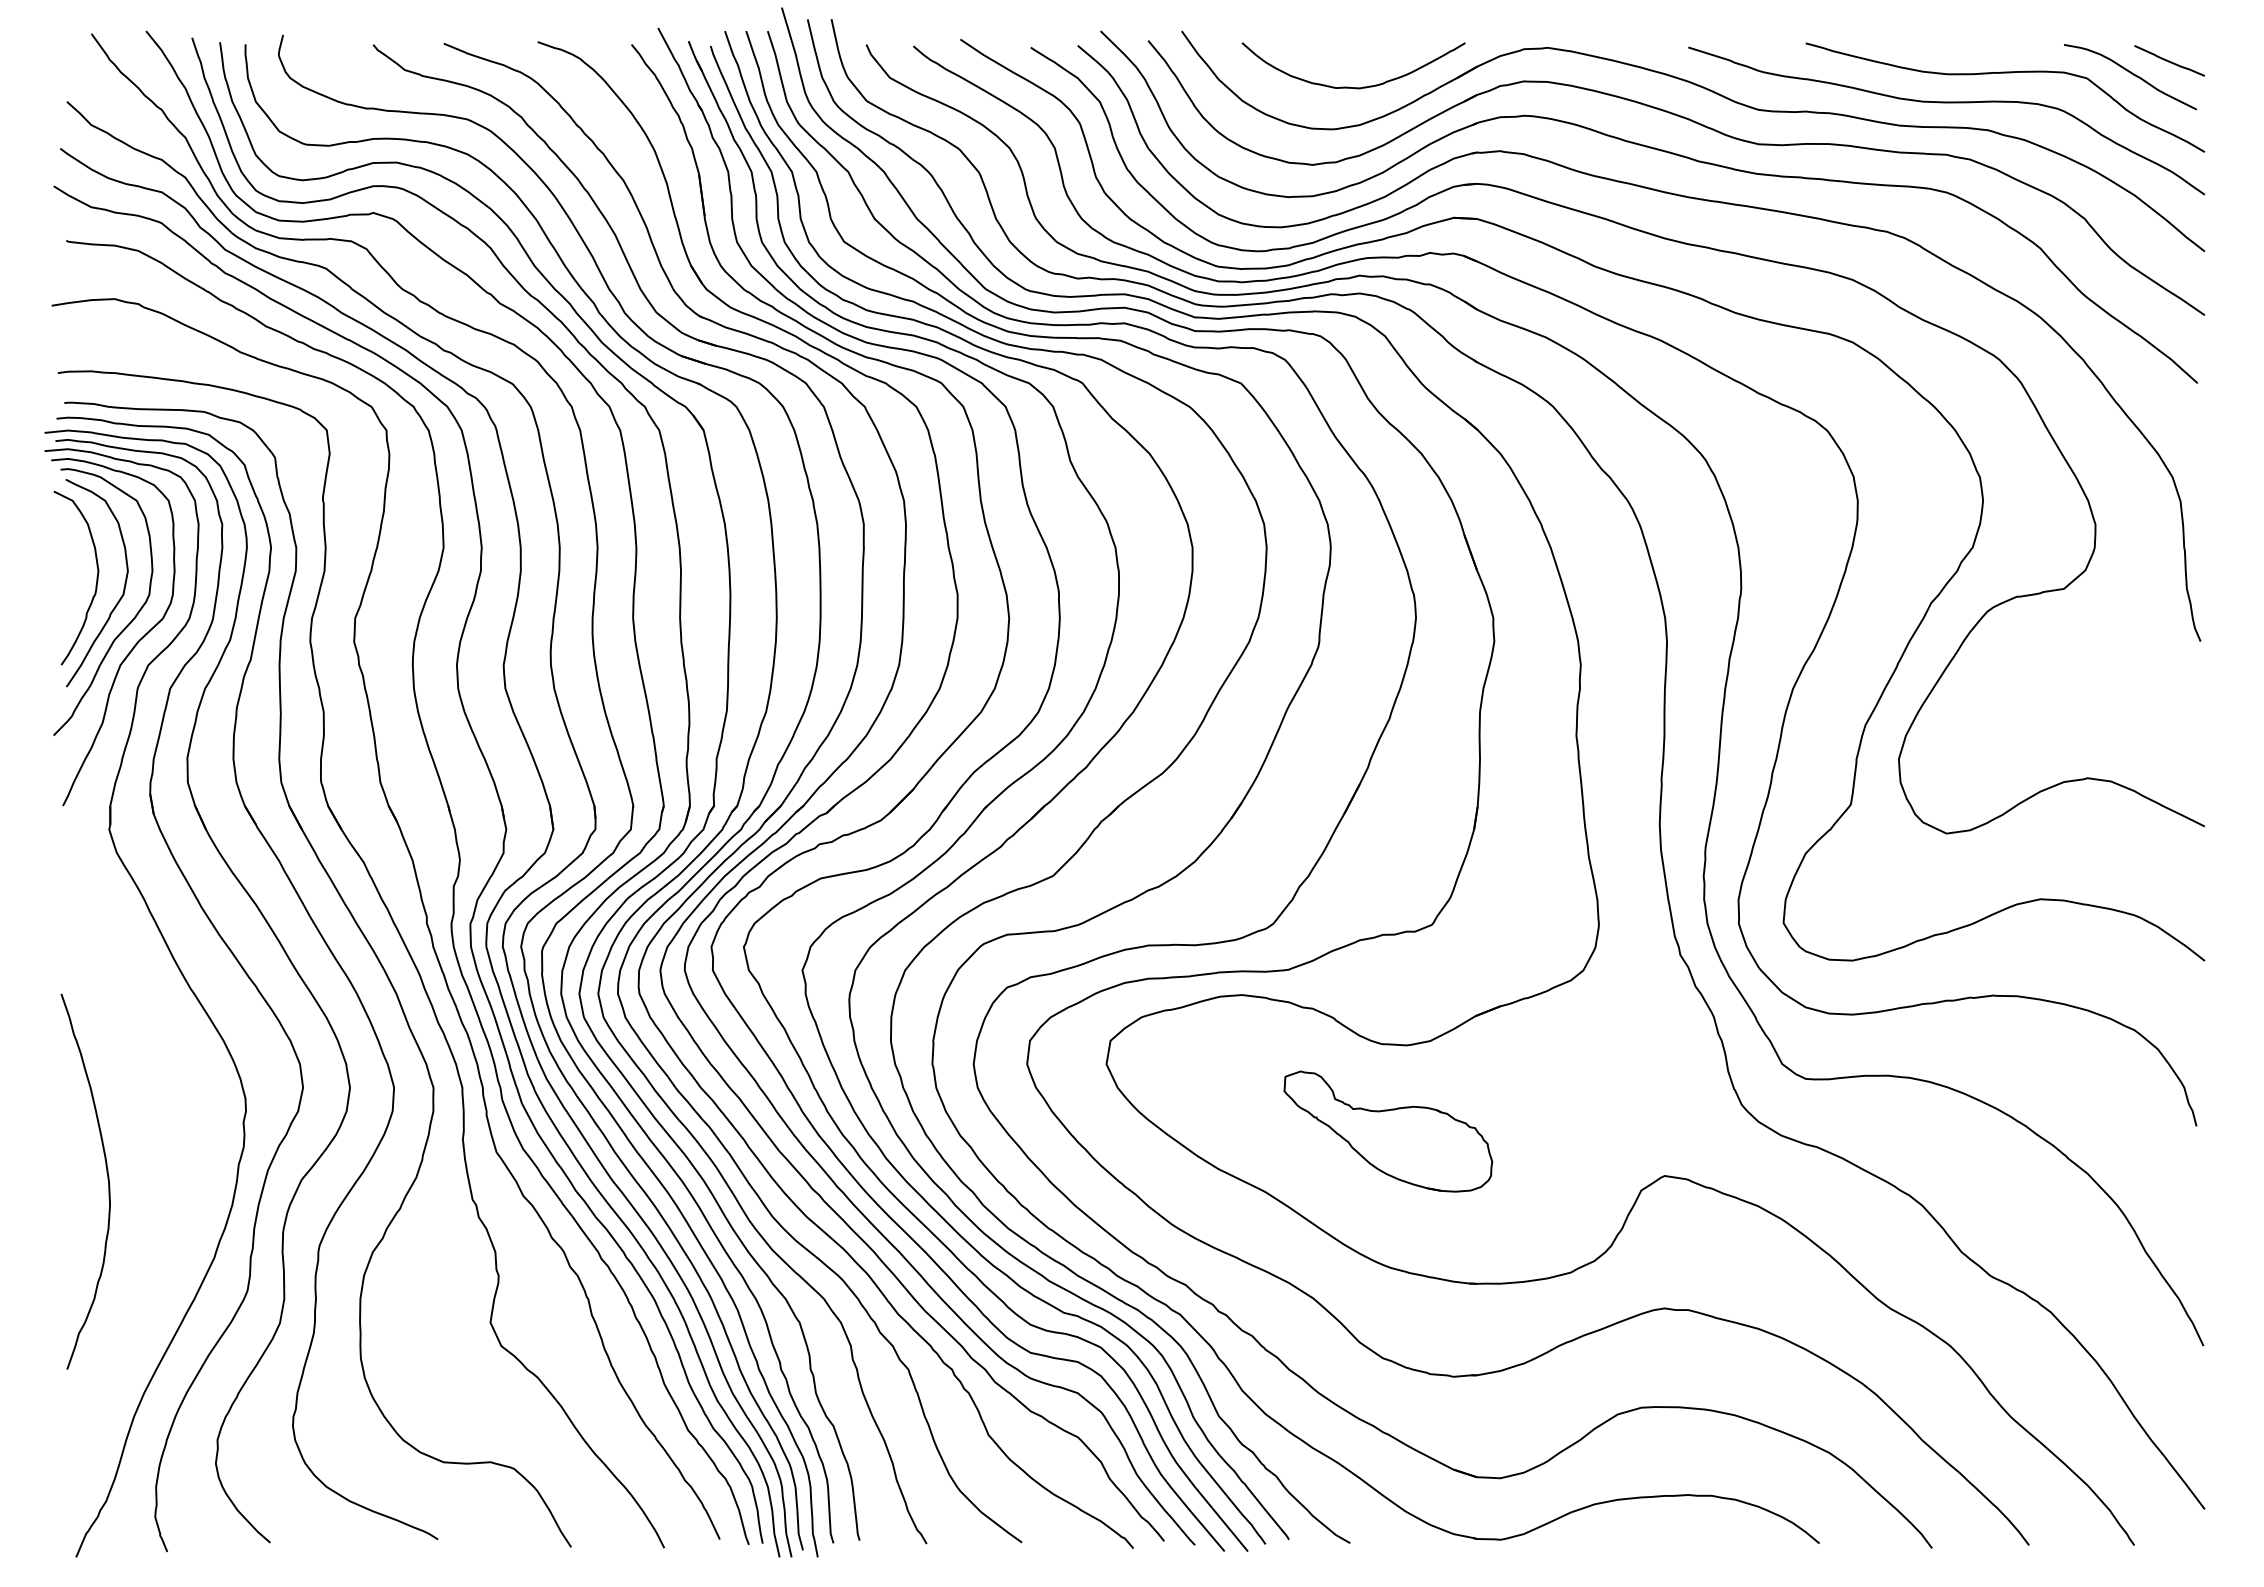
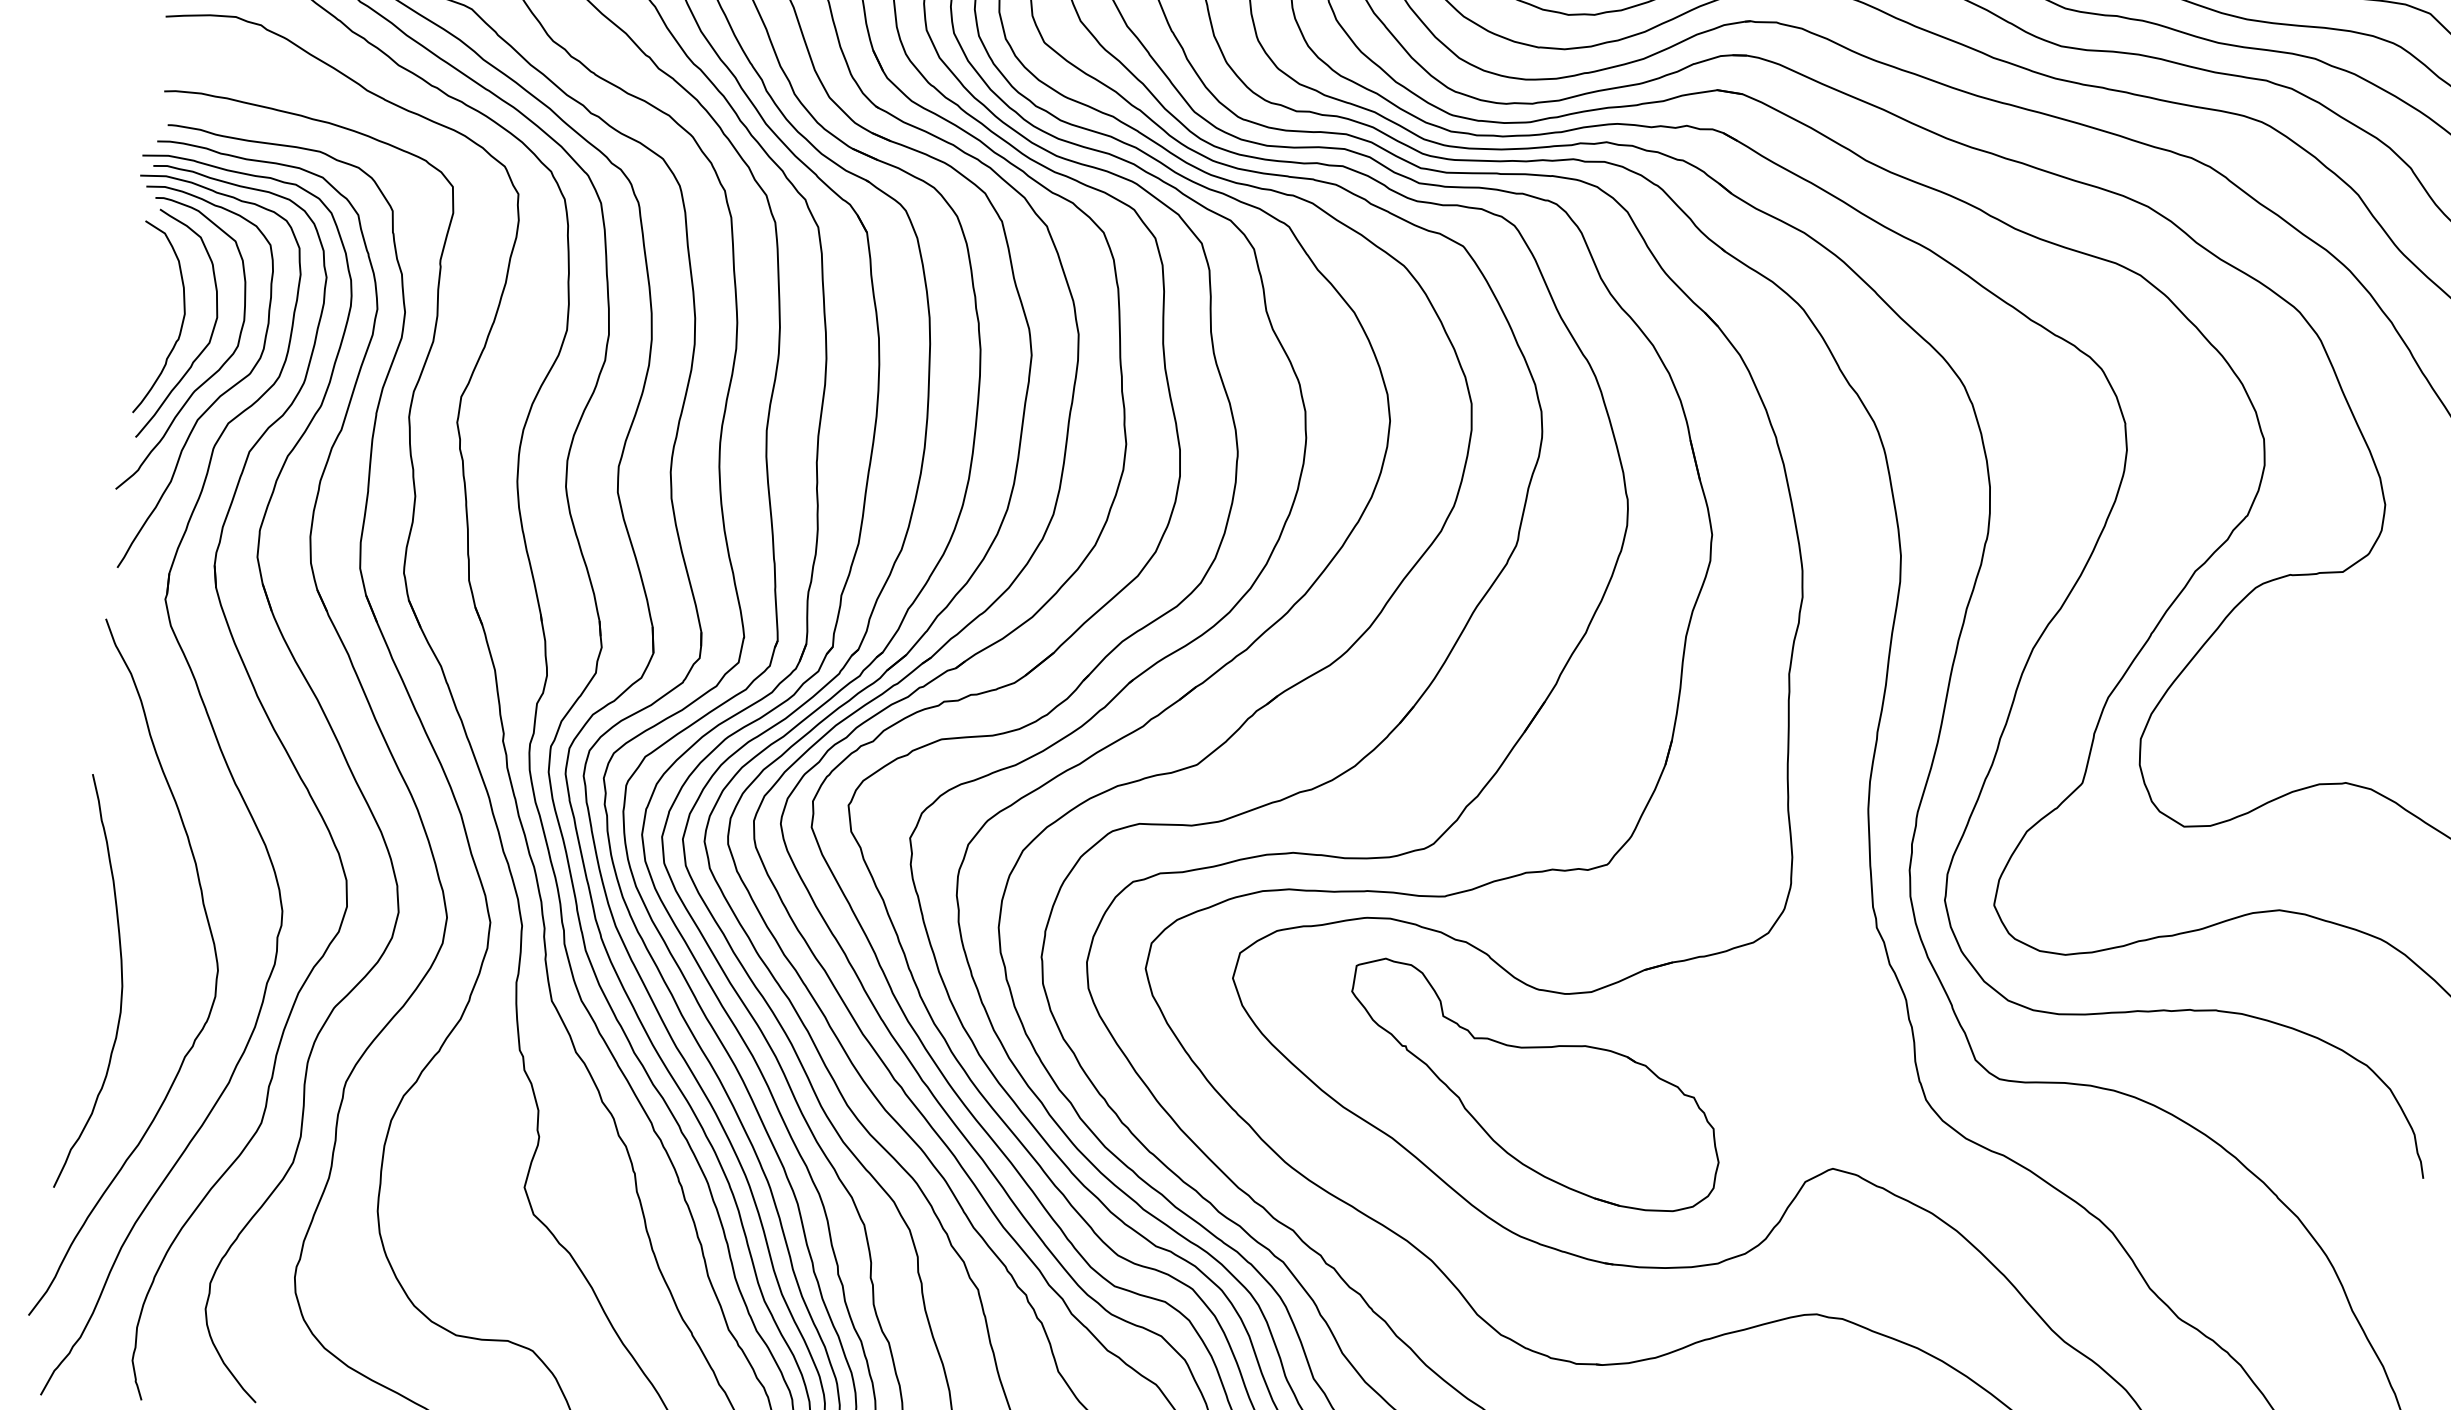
part: (1388, 1131) -> (1534, 1086), size x1.67
curve: (192, 1169) -> (215, 983), added

